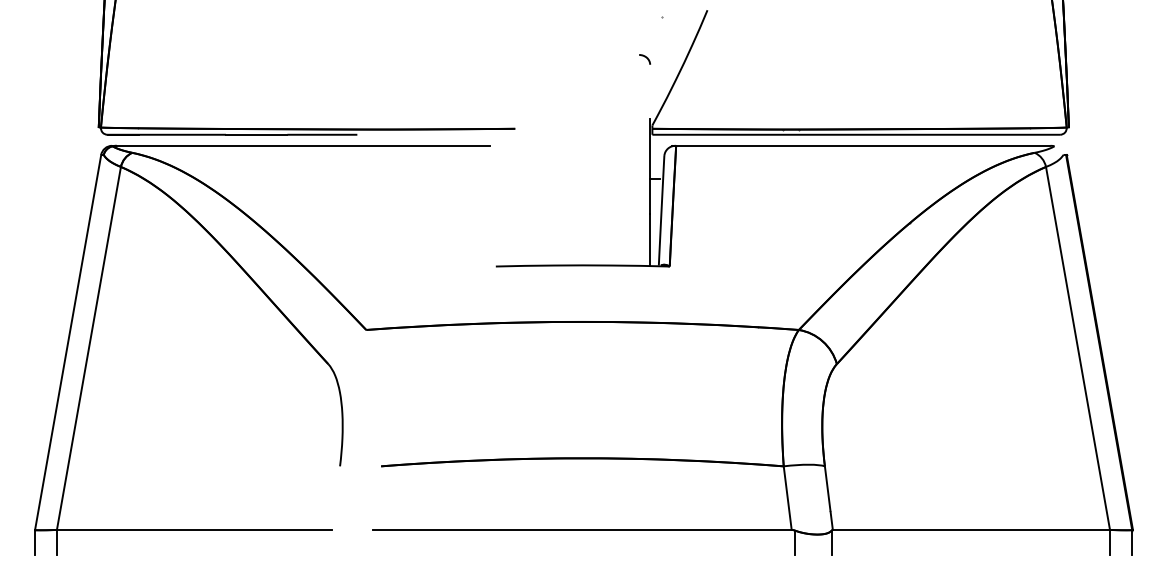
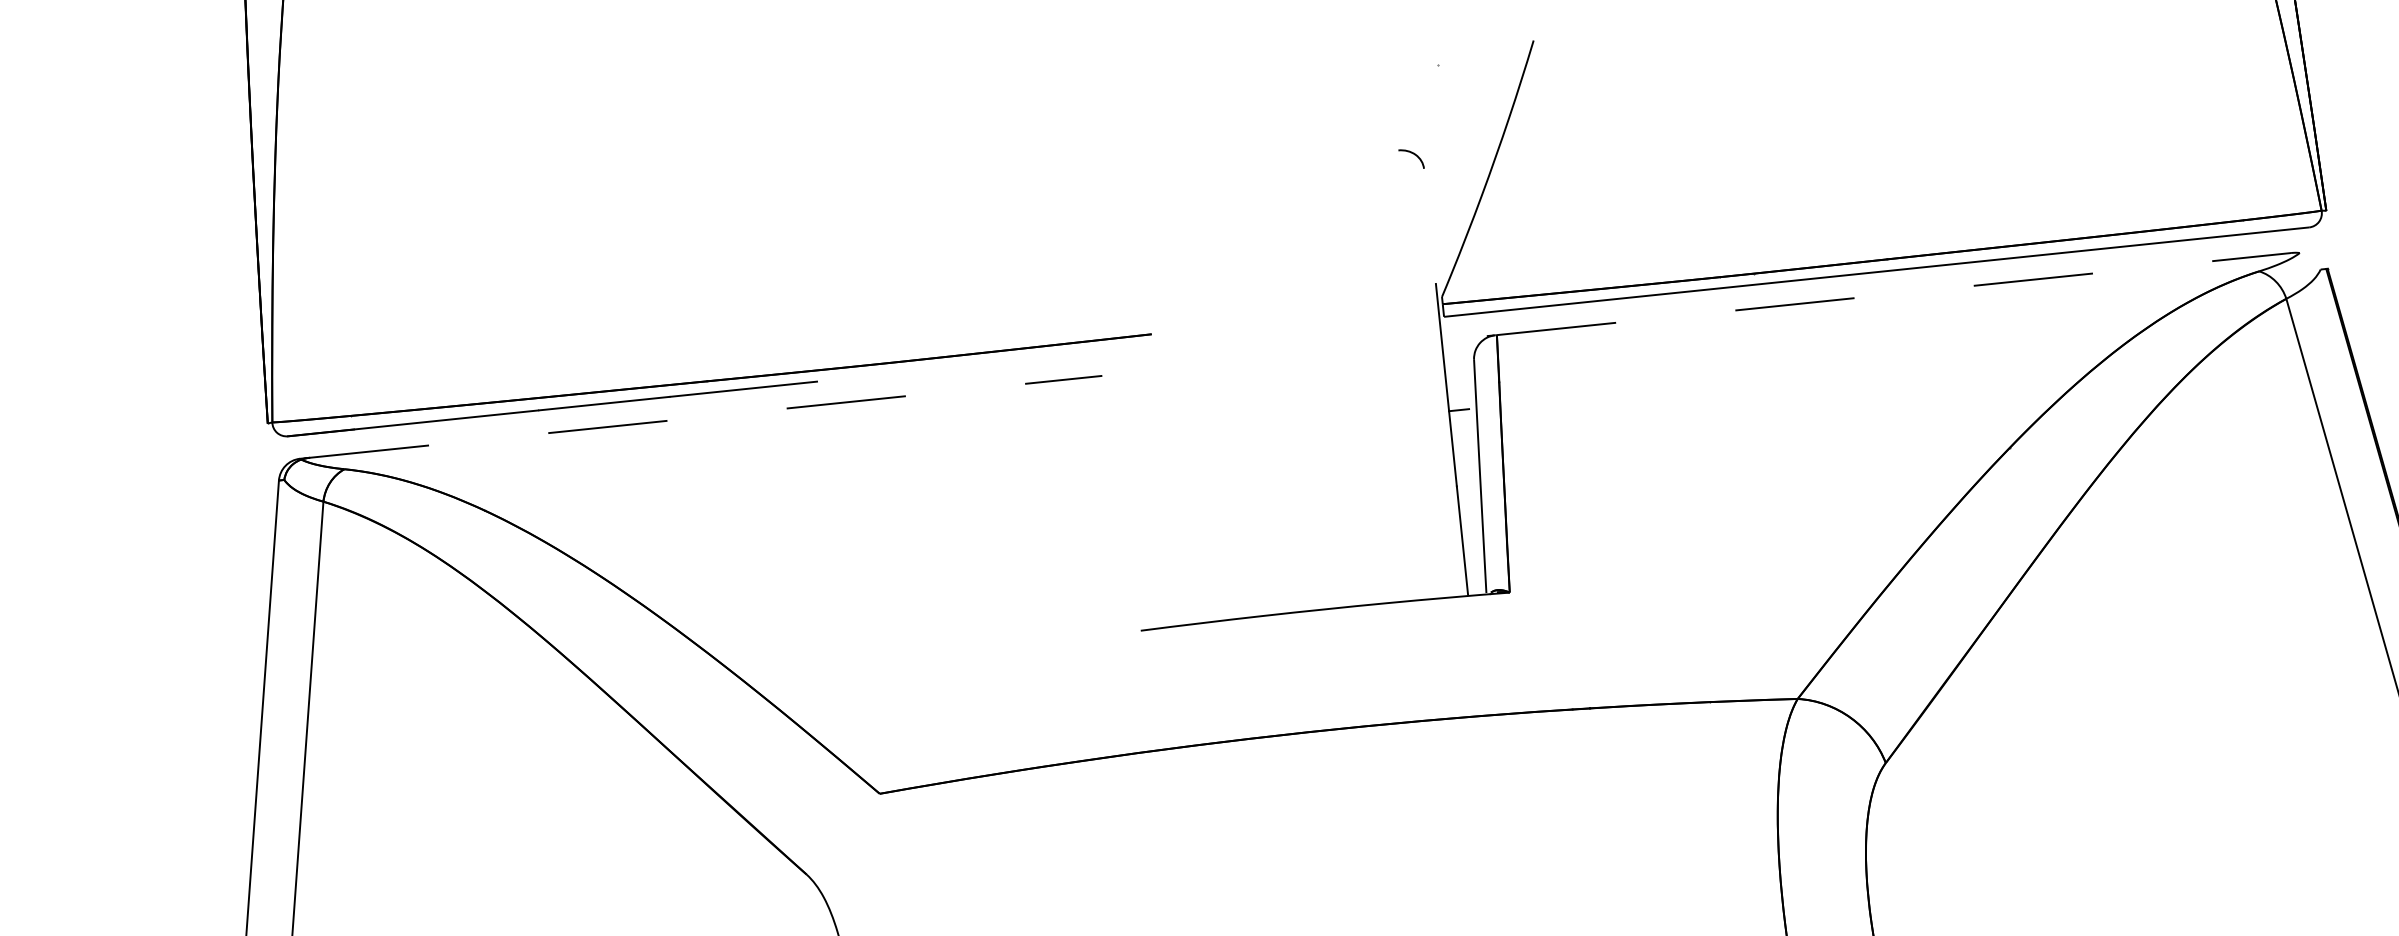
line: (303, 145) -> (706, 416), solid -> dashed
line: (863, 145) -> (1894, 293), solid -> dashed

